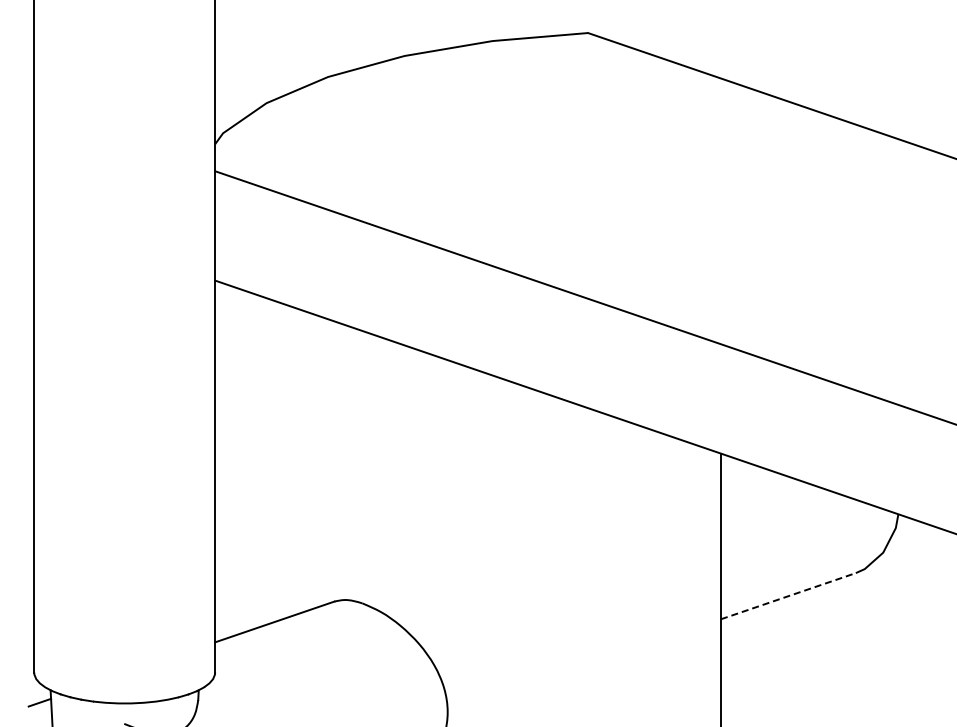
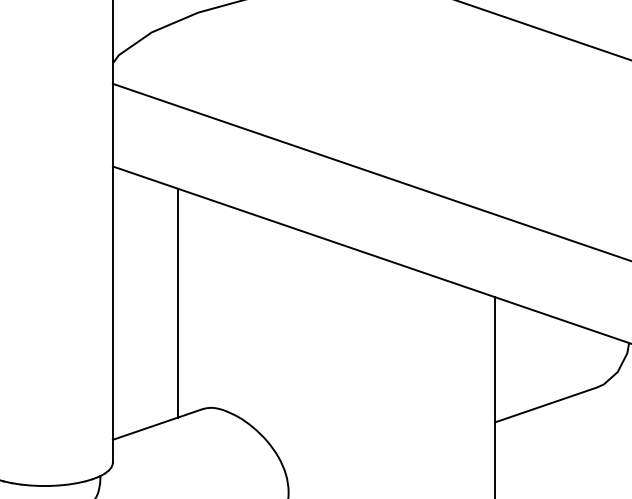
line: (300, 461) -> (177, 303), added
line: (788, 596) -> (546, 405), dashed -> solid

